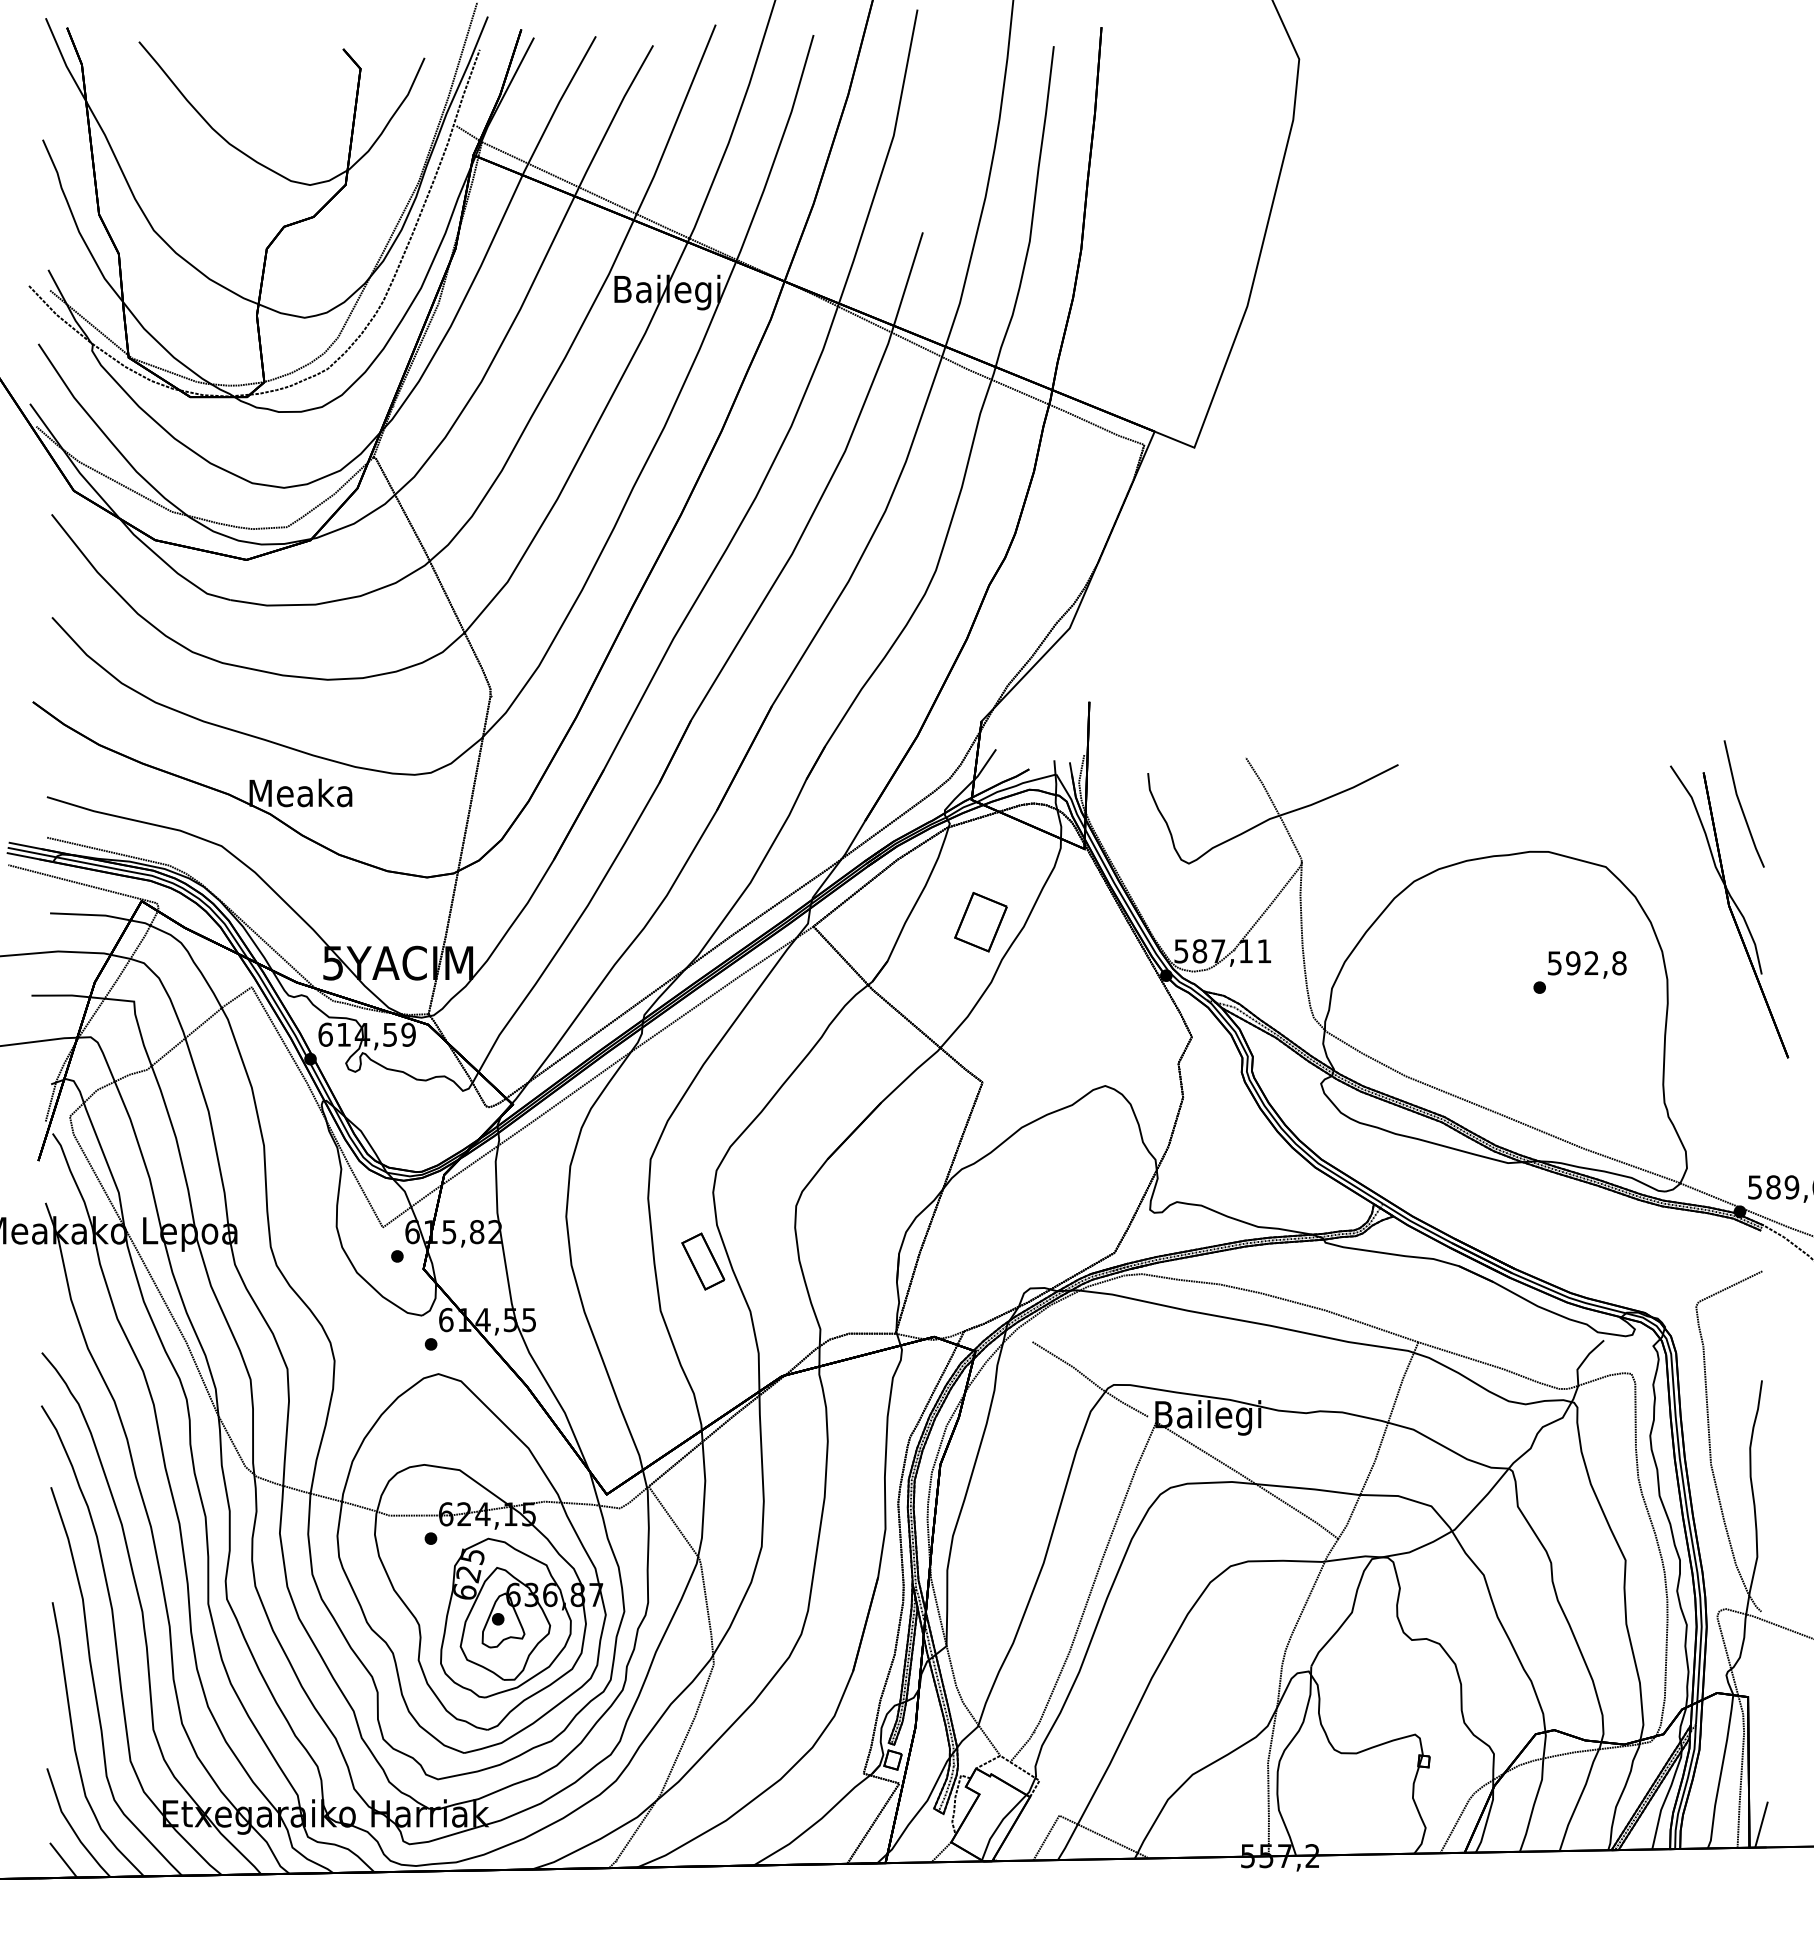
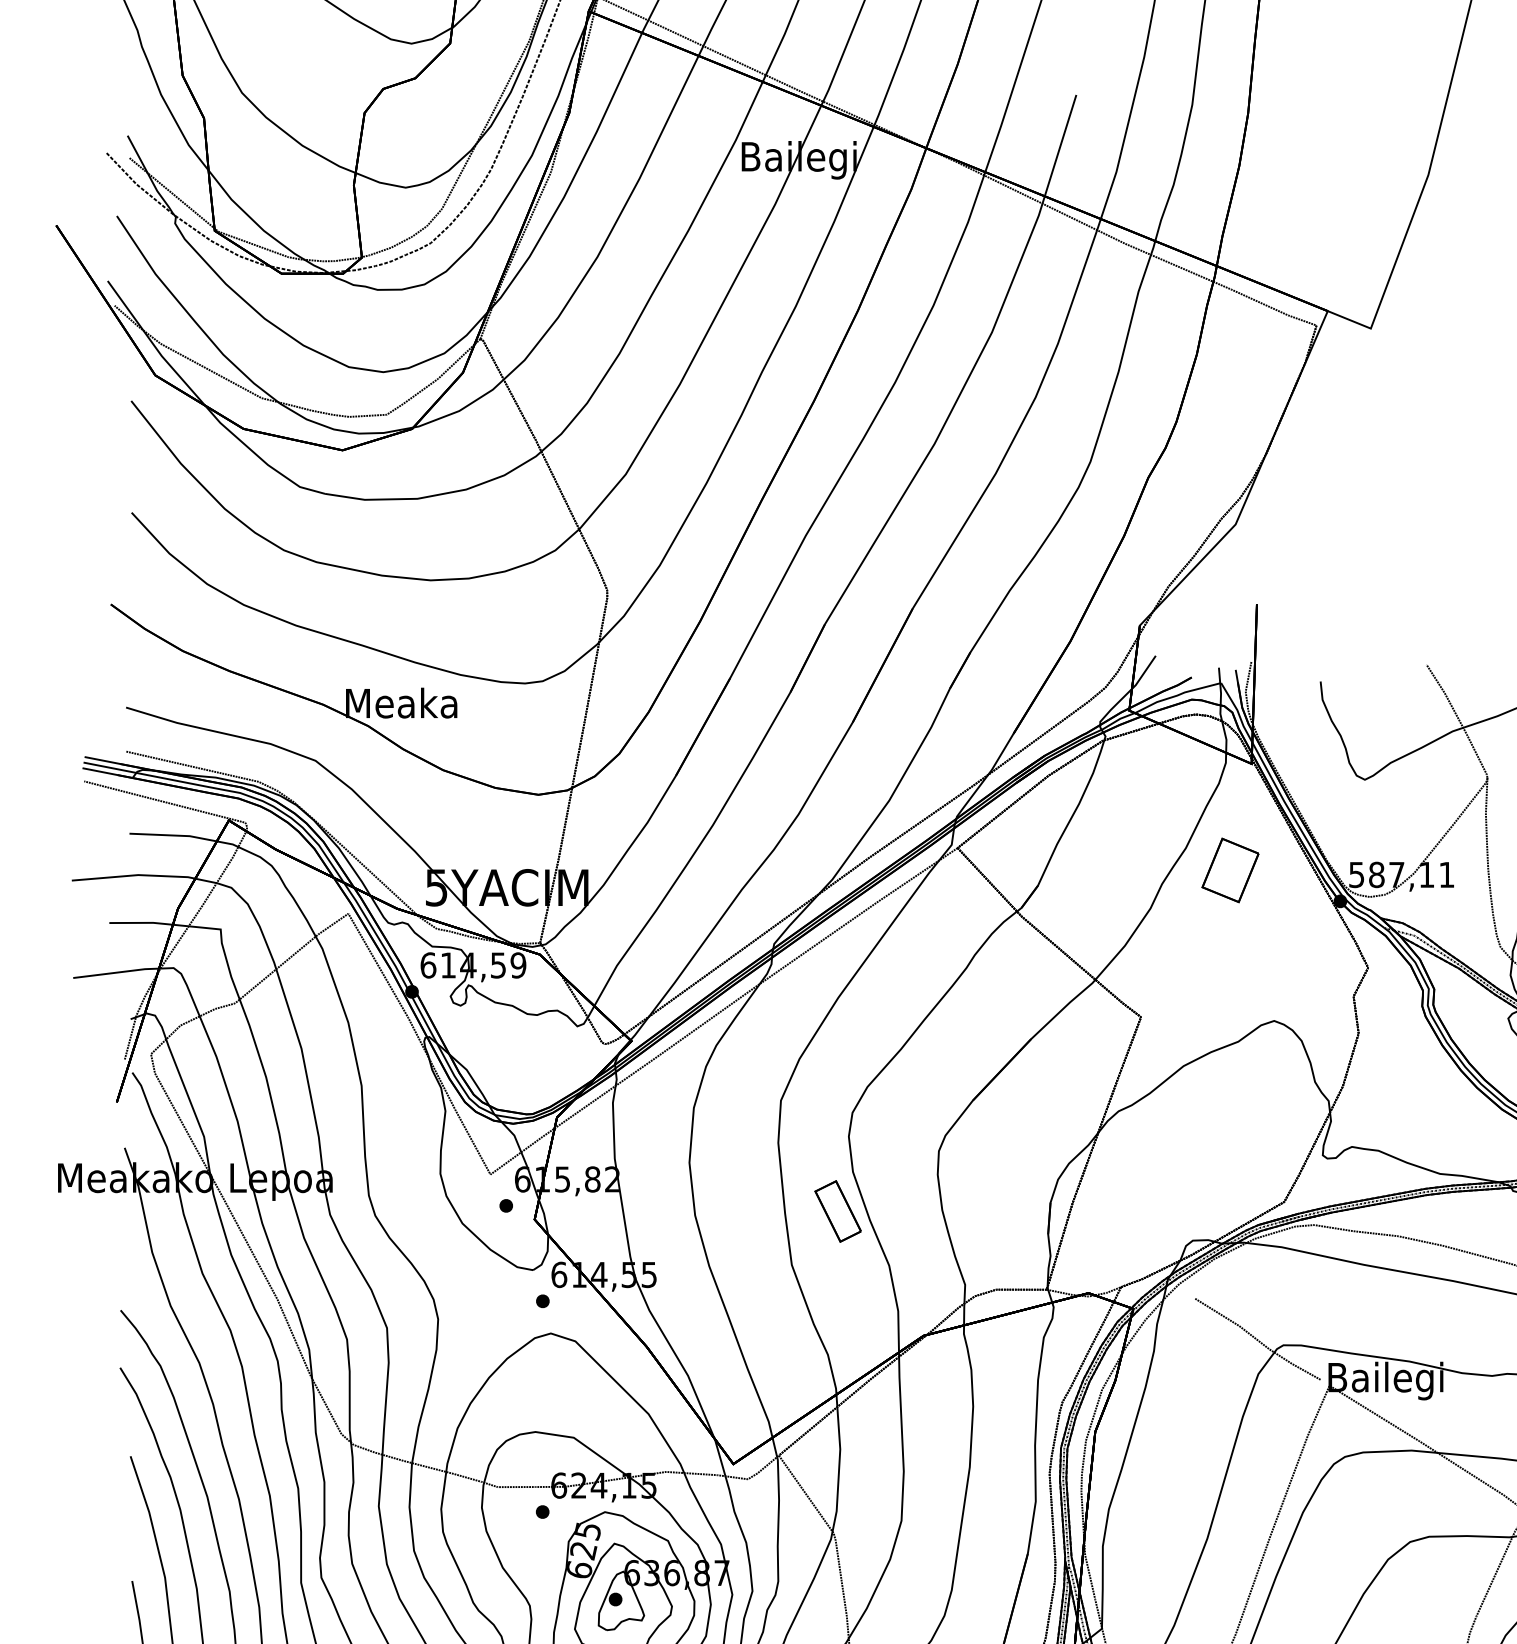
part: (980, 922) -> (1229, 870), moved

